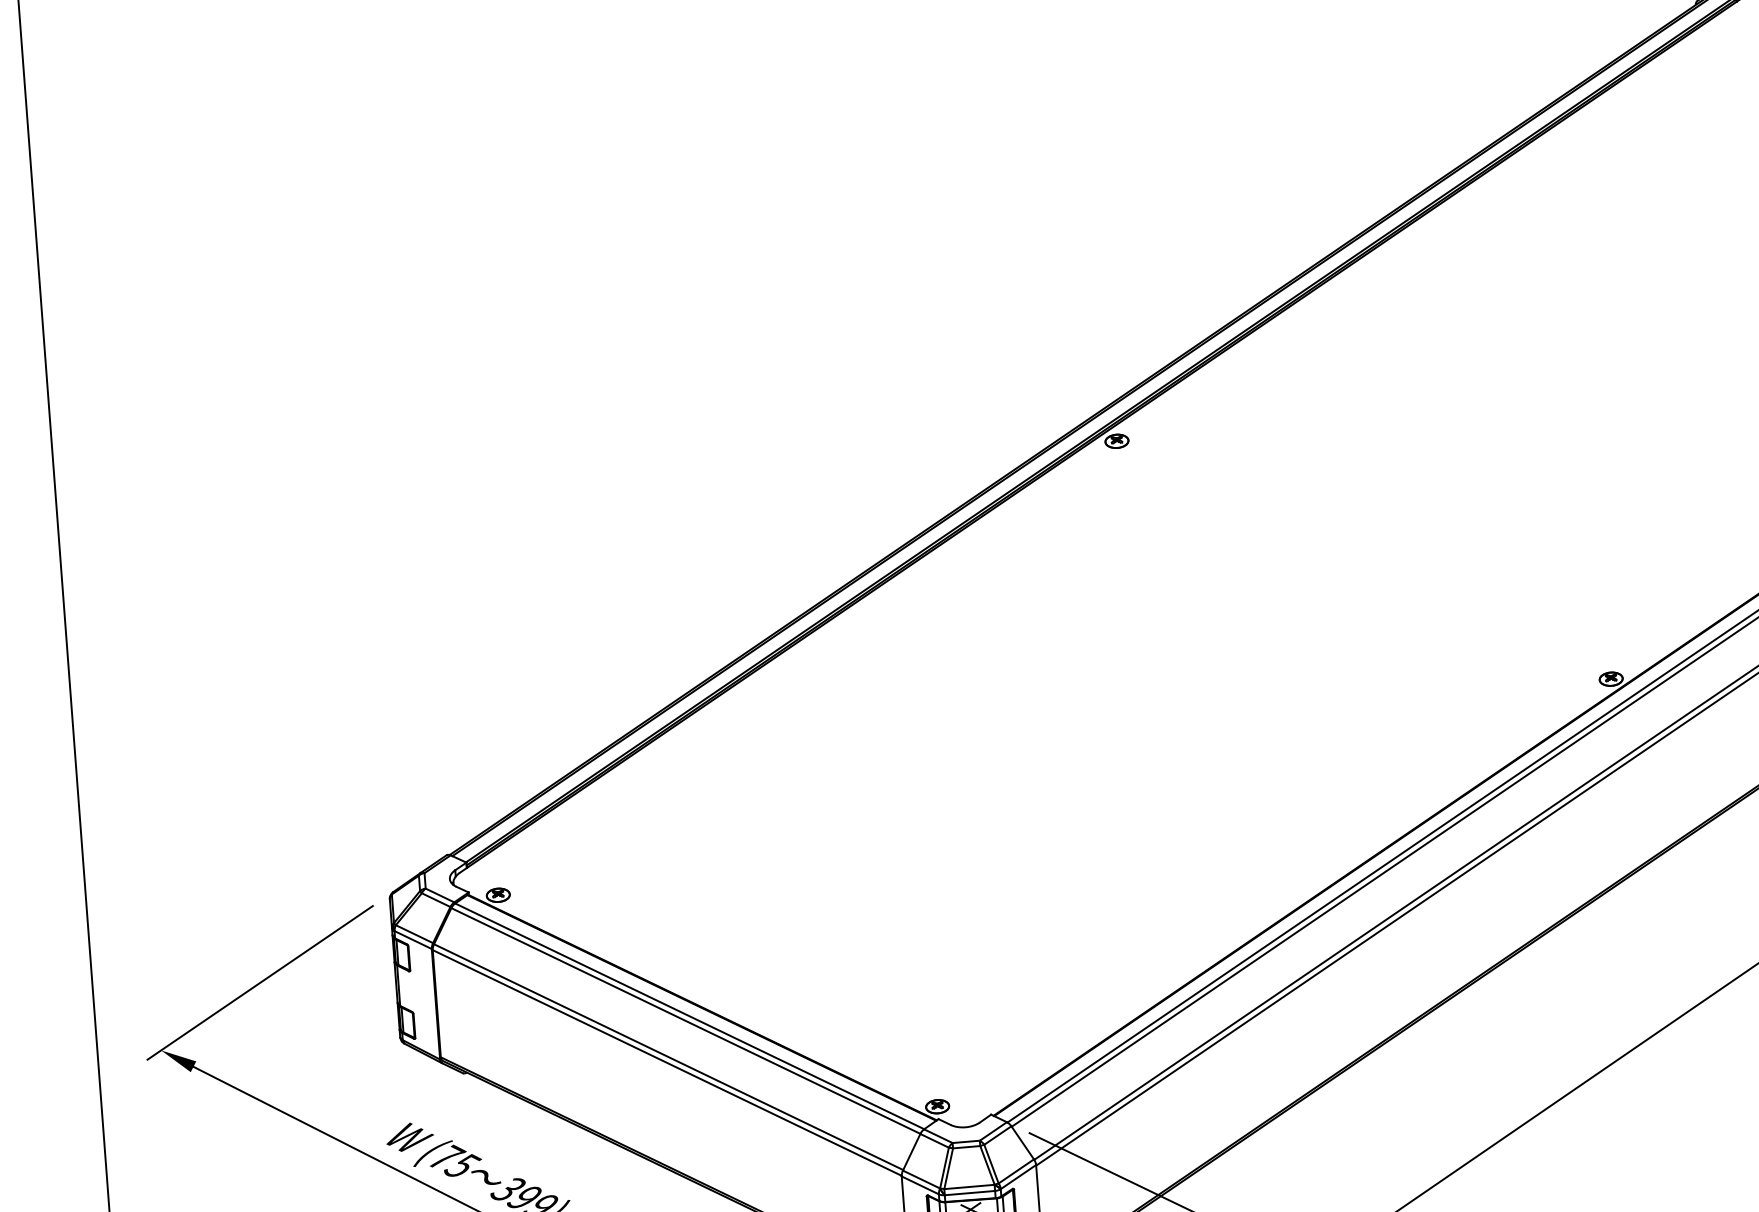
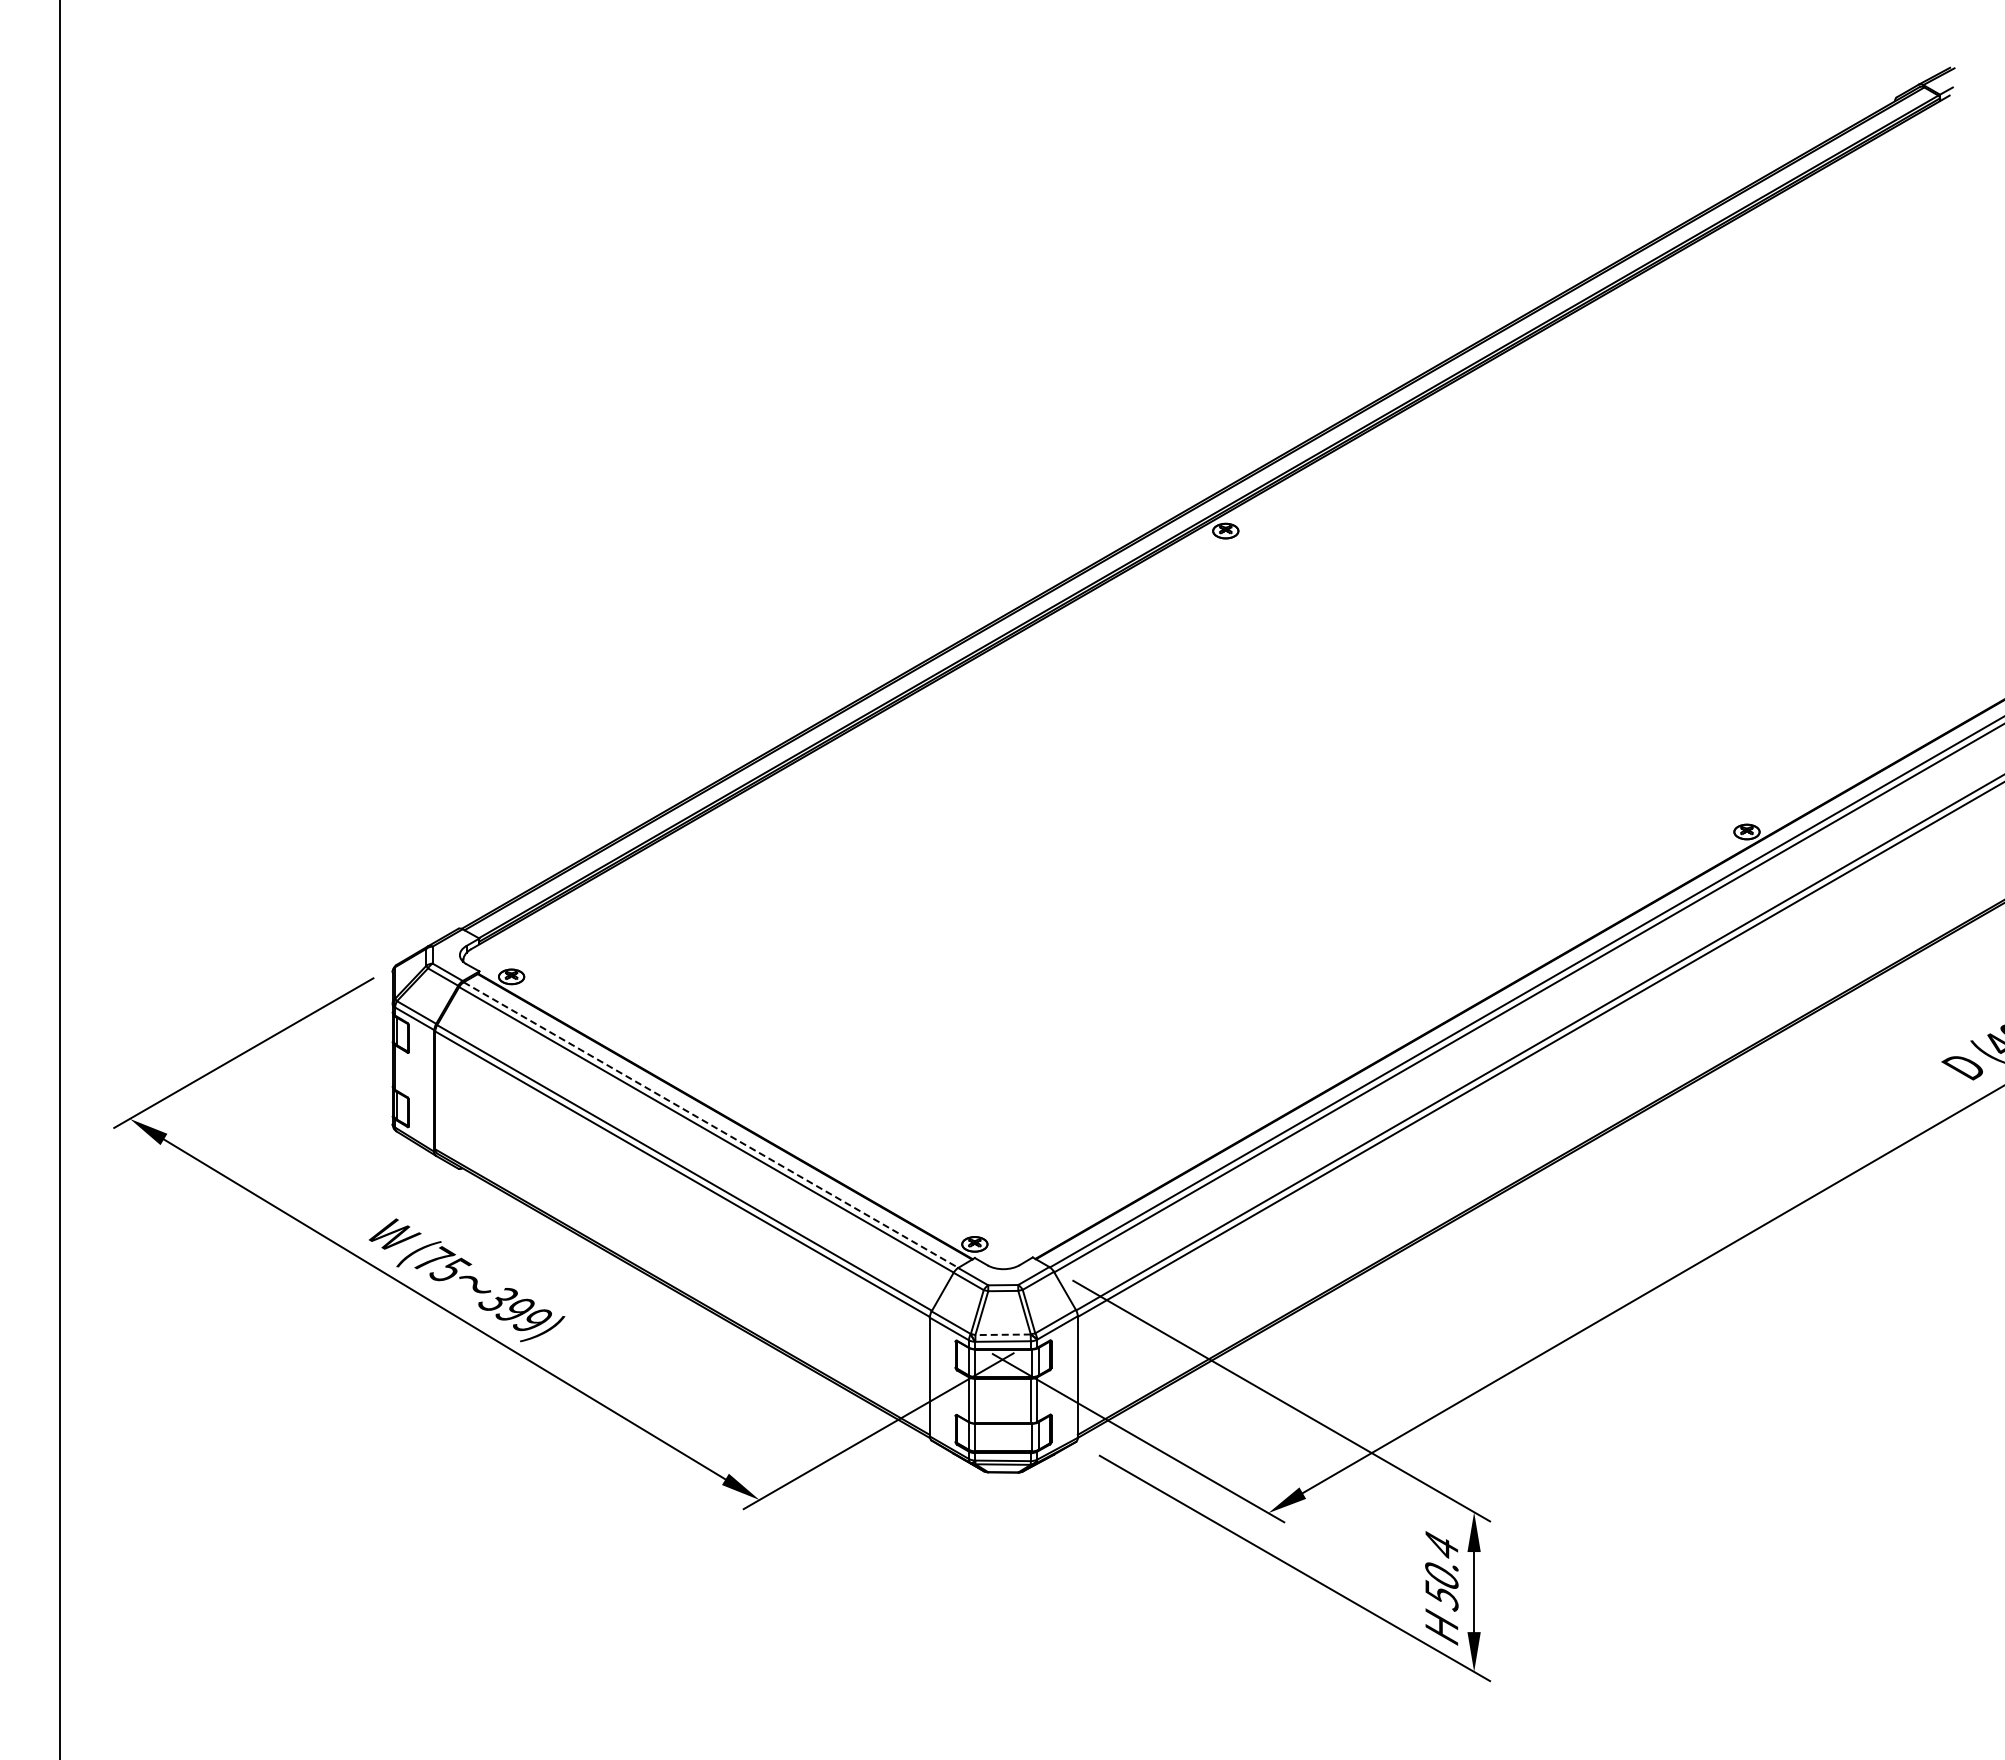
line: (690, 1016) -> (711, 1125), solid -> dashed
line: (969, 1186) -> (1003, 1334), solid -> dashed

